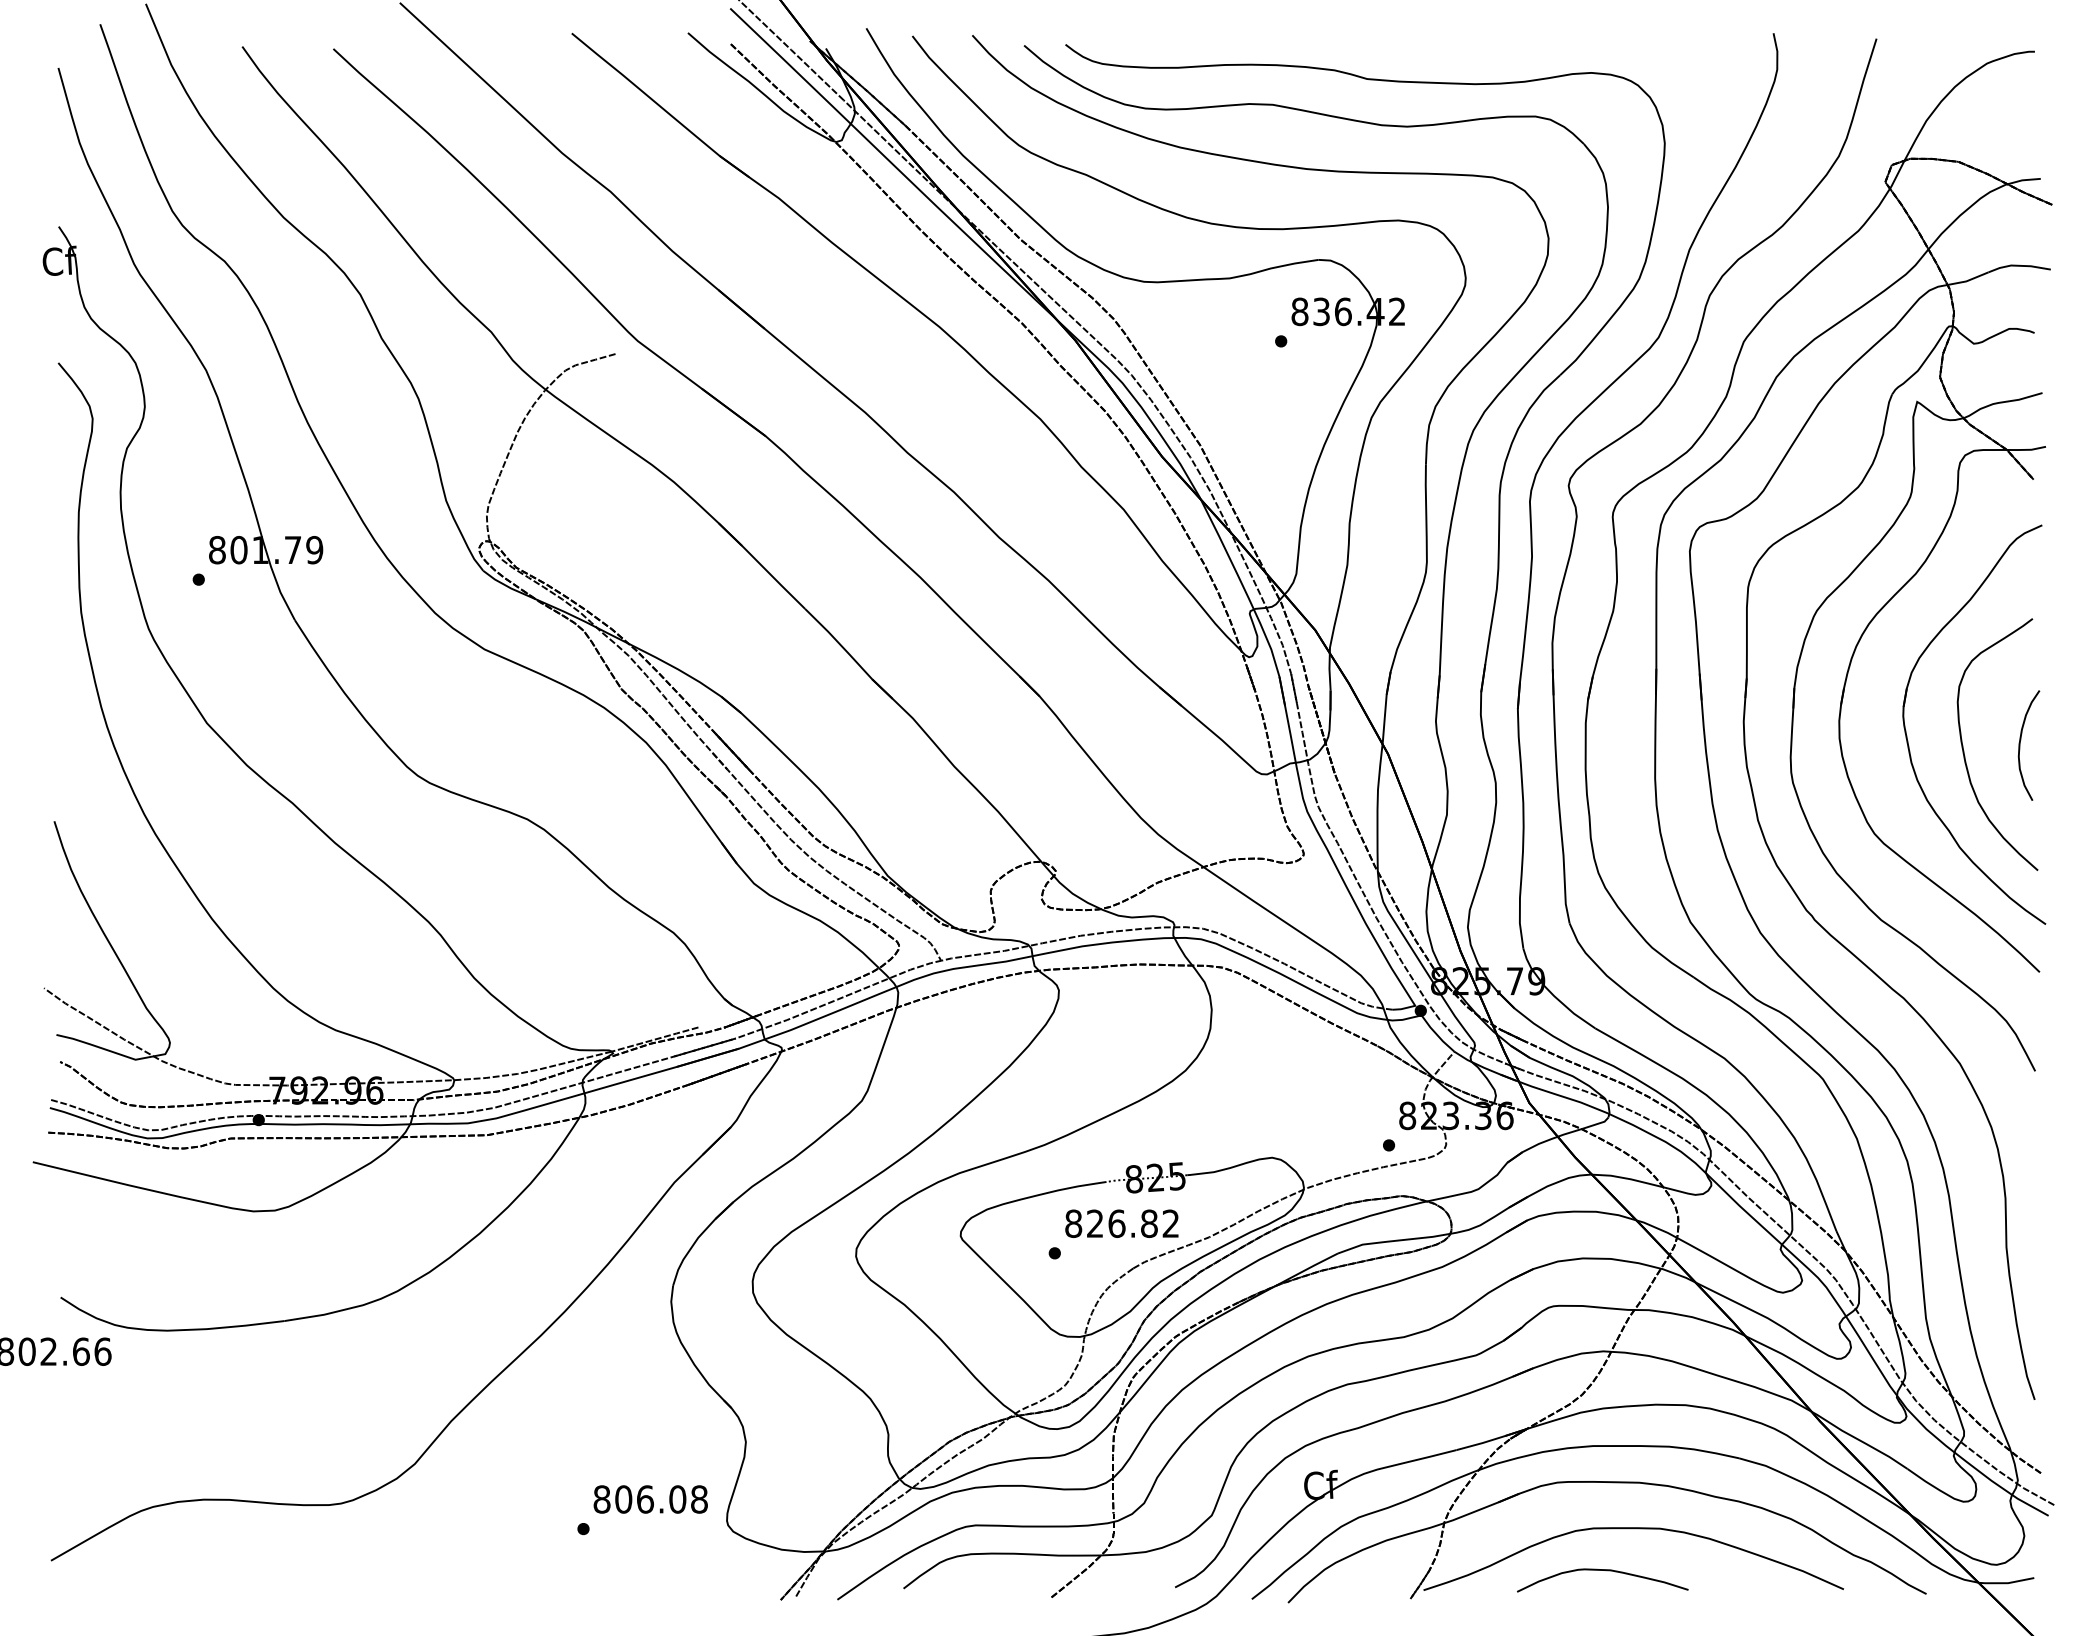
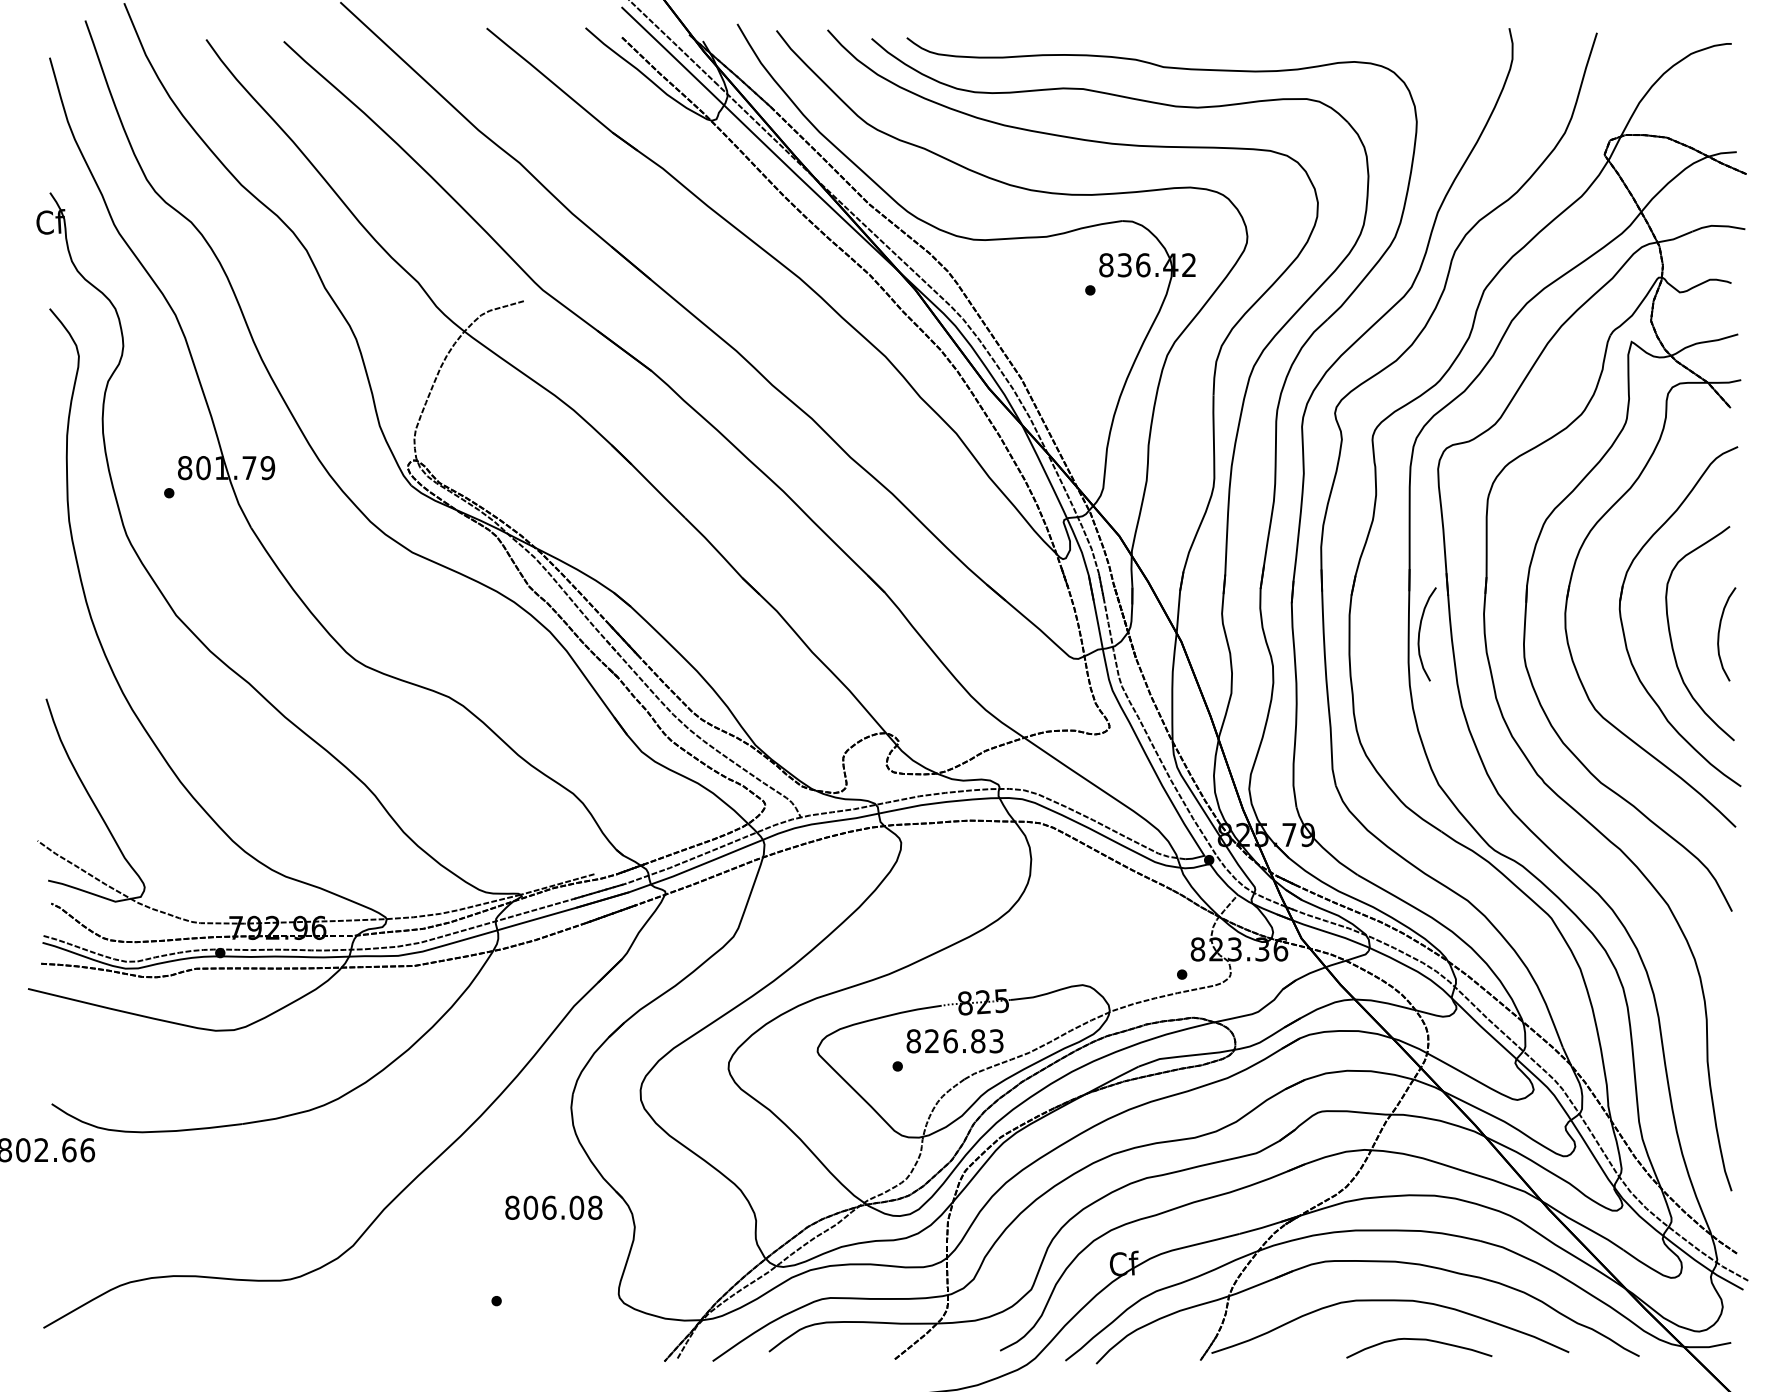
curve: (1668, 745) -> (1419, 634), added
text: (1170, 1223) -> (996, 1041), 826.82 -> 826.83
text: (650, 1499) -> (553, 1207), moved
curve: (1606, 1571) -> (1422, 1340), moved

